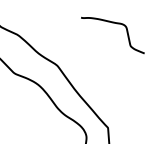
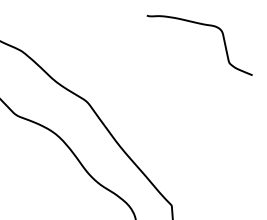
curve: (112, 23) -> (199, 25), moved

